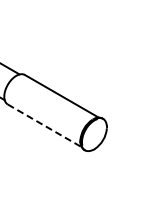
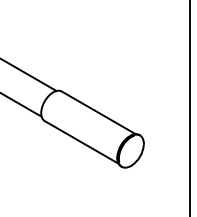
line: (44, 125) -> (81, 142), dashed -> solid

